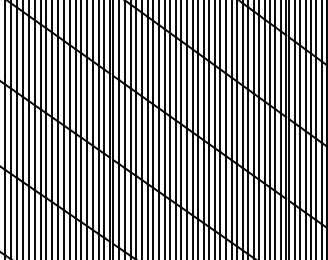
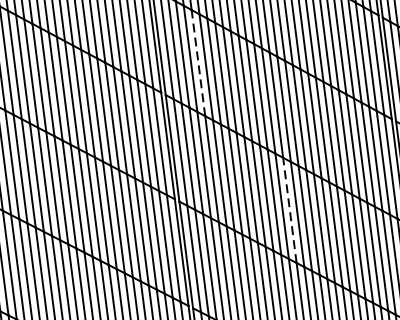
line: (141, 54) -> (197, 63), solid -> dashed
line: (198, 177) -> (290, 209), solid -> dashed

